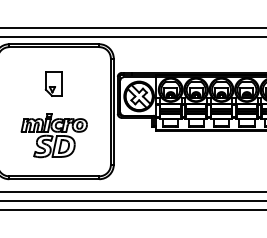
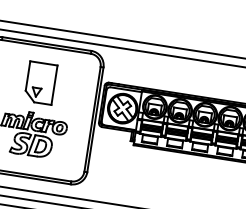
part: (53, 83) -> (40, 82), size x1.67

